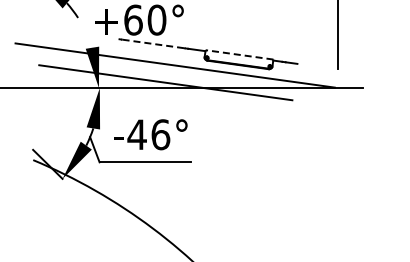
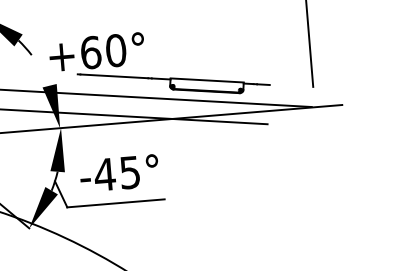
line: (153, 43) -> (114, 75), dashed -> solid
line: (239, 54) -> (207, 80), dashed -> solid
text: (160, 134) -> (129, 172), 46° -> 45°

